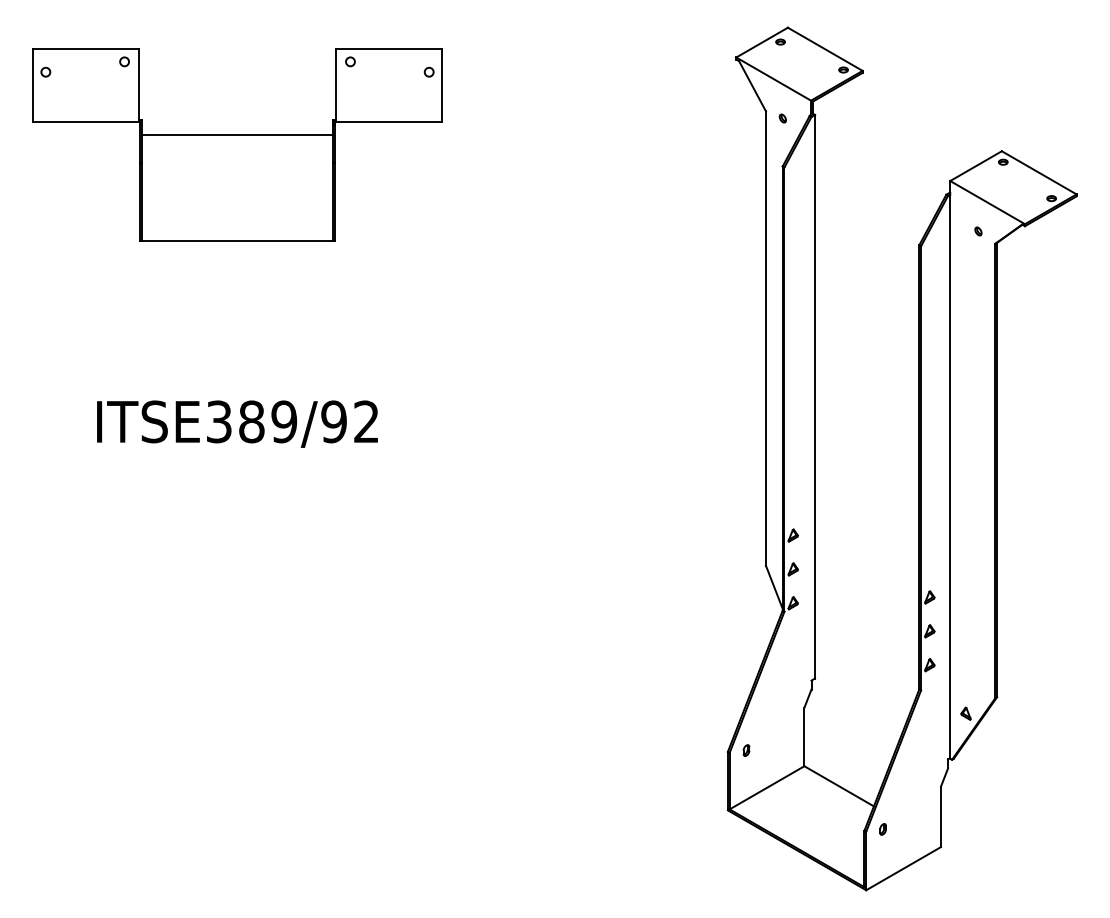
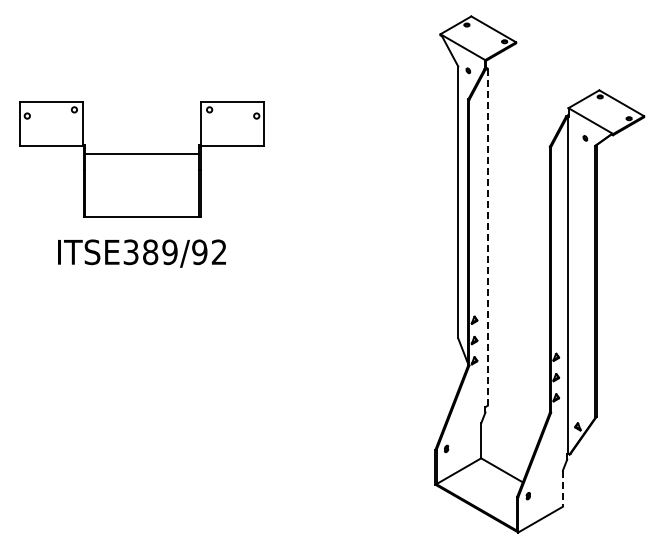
part: (236, 144) -> (141, 159), moved
line: (814, 397) -> (487, 237), solid -> dashed
line: (940, 818) -> (562, 489), solid -> dashed

